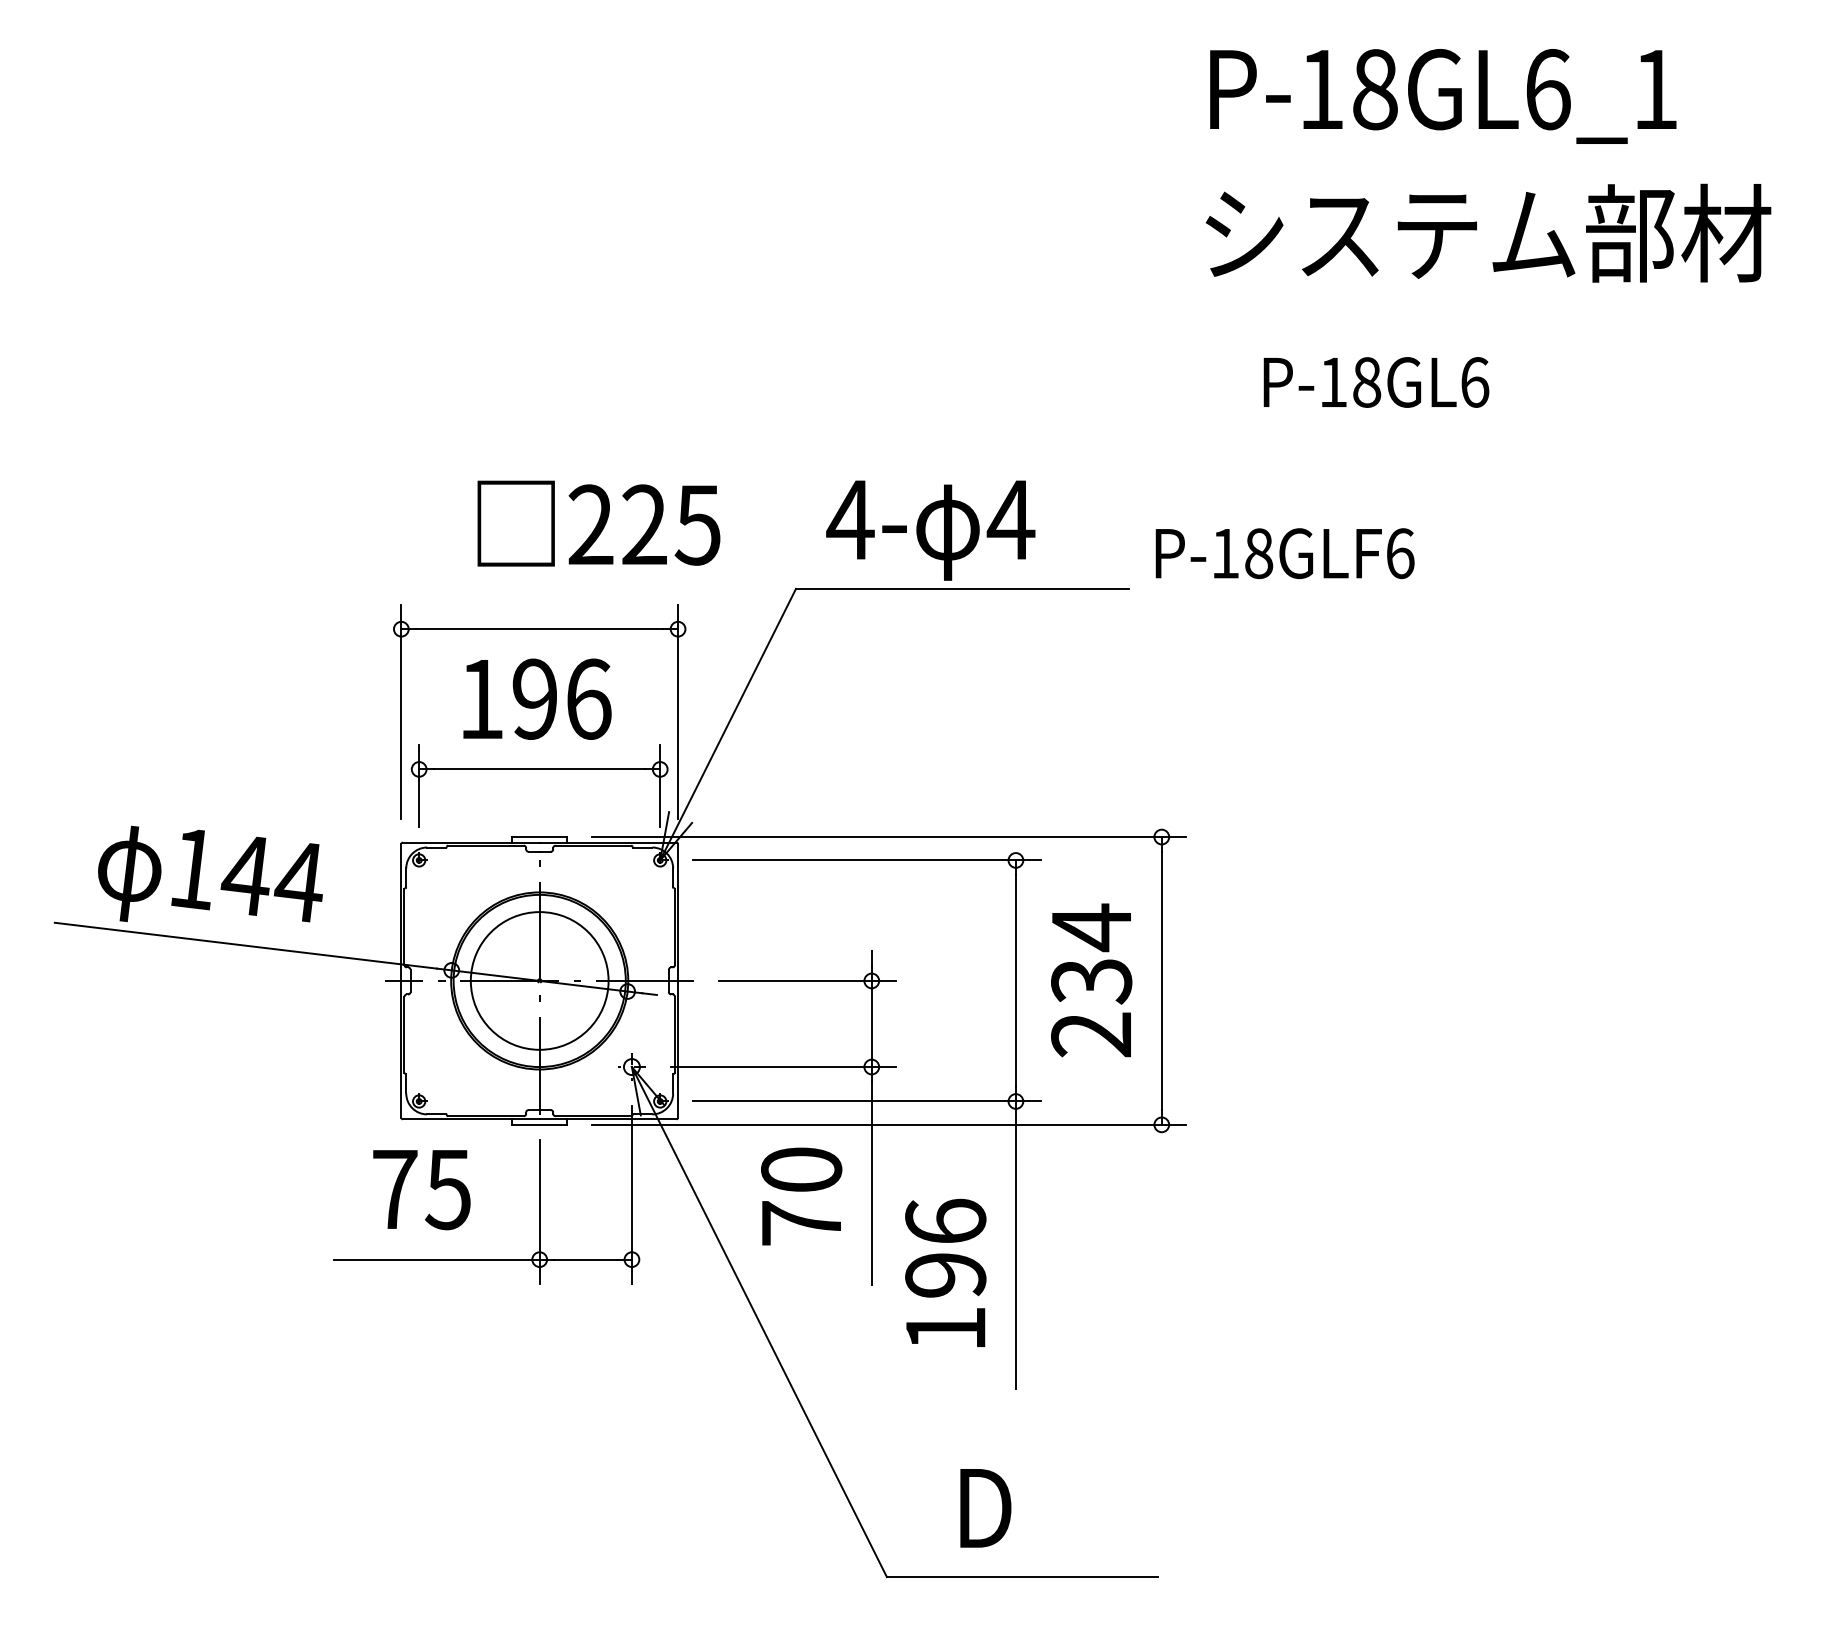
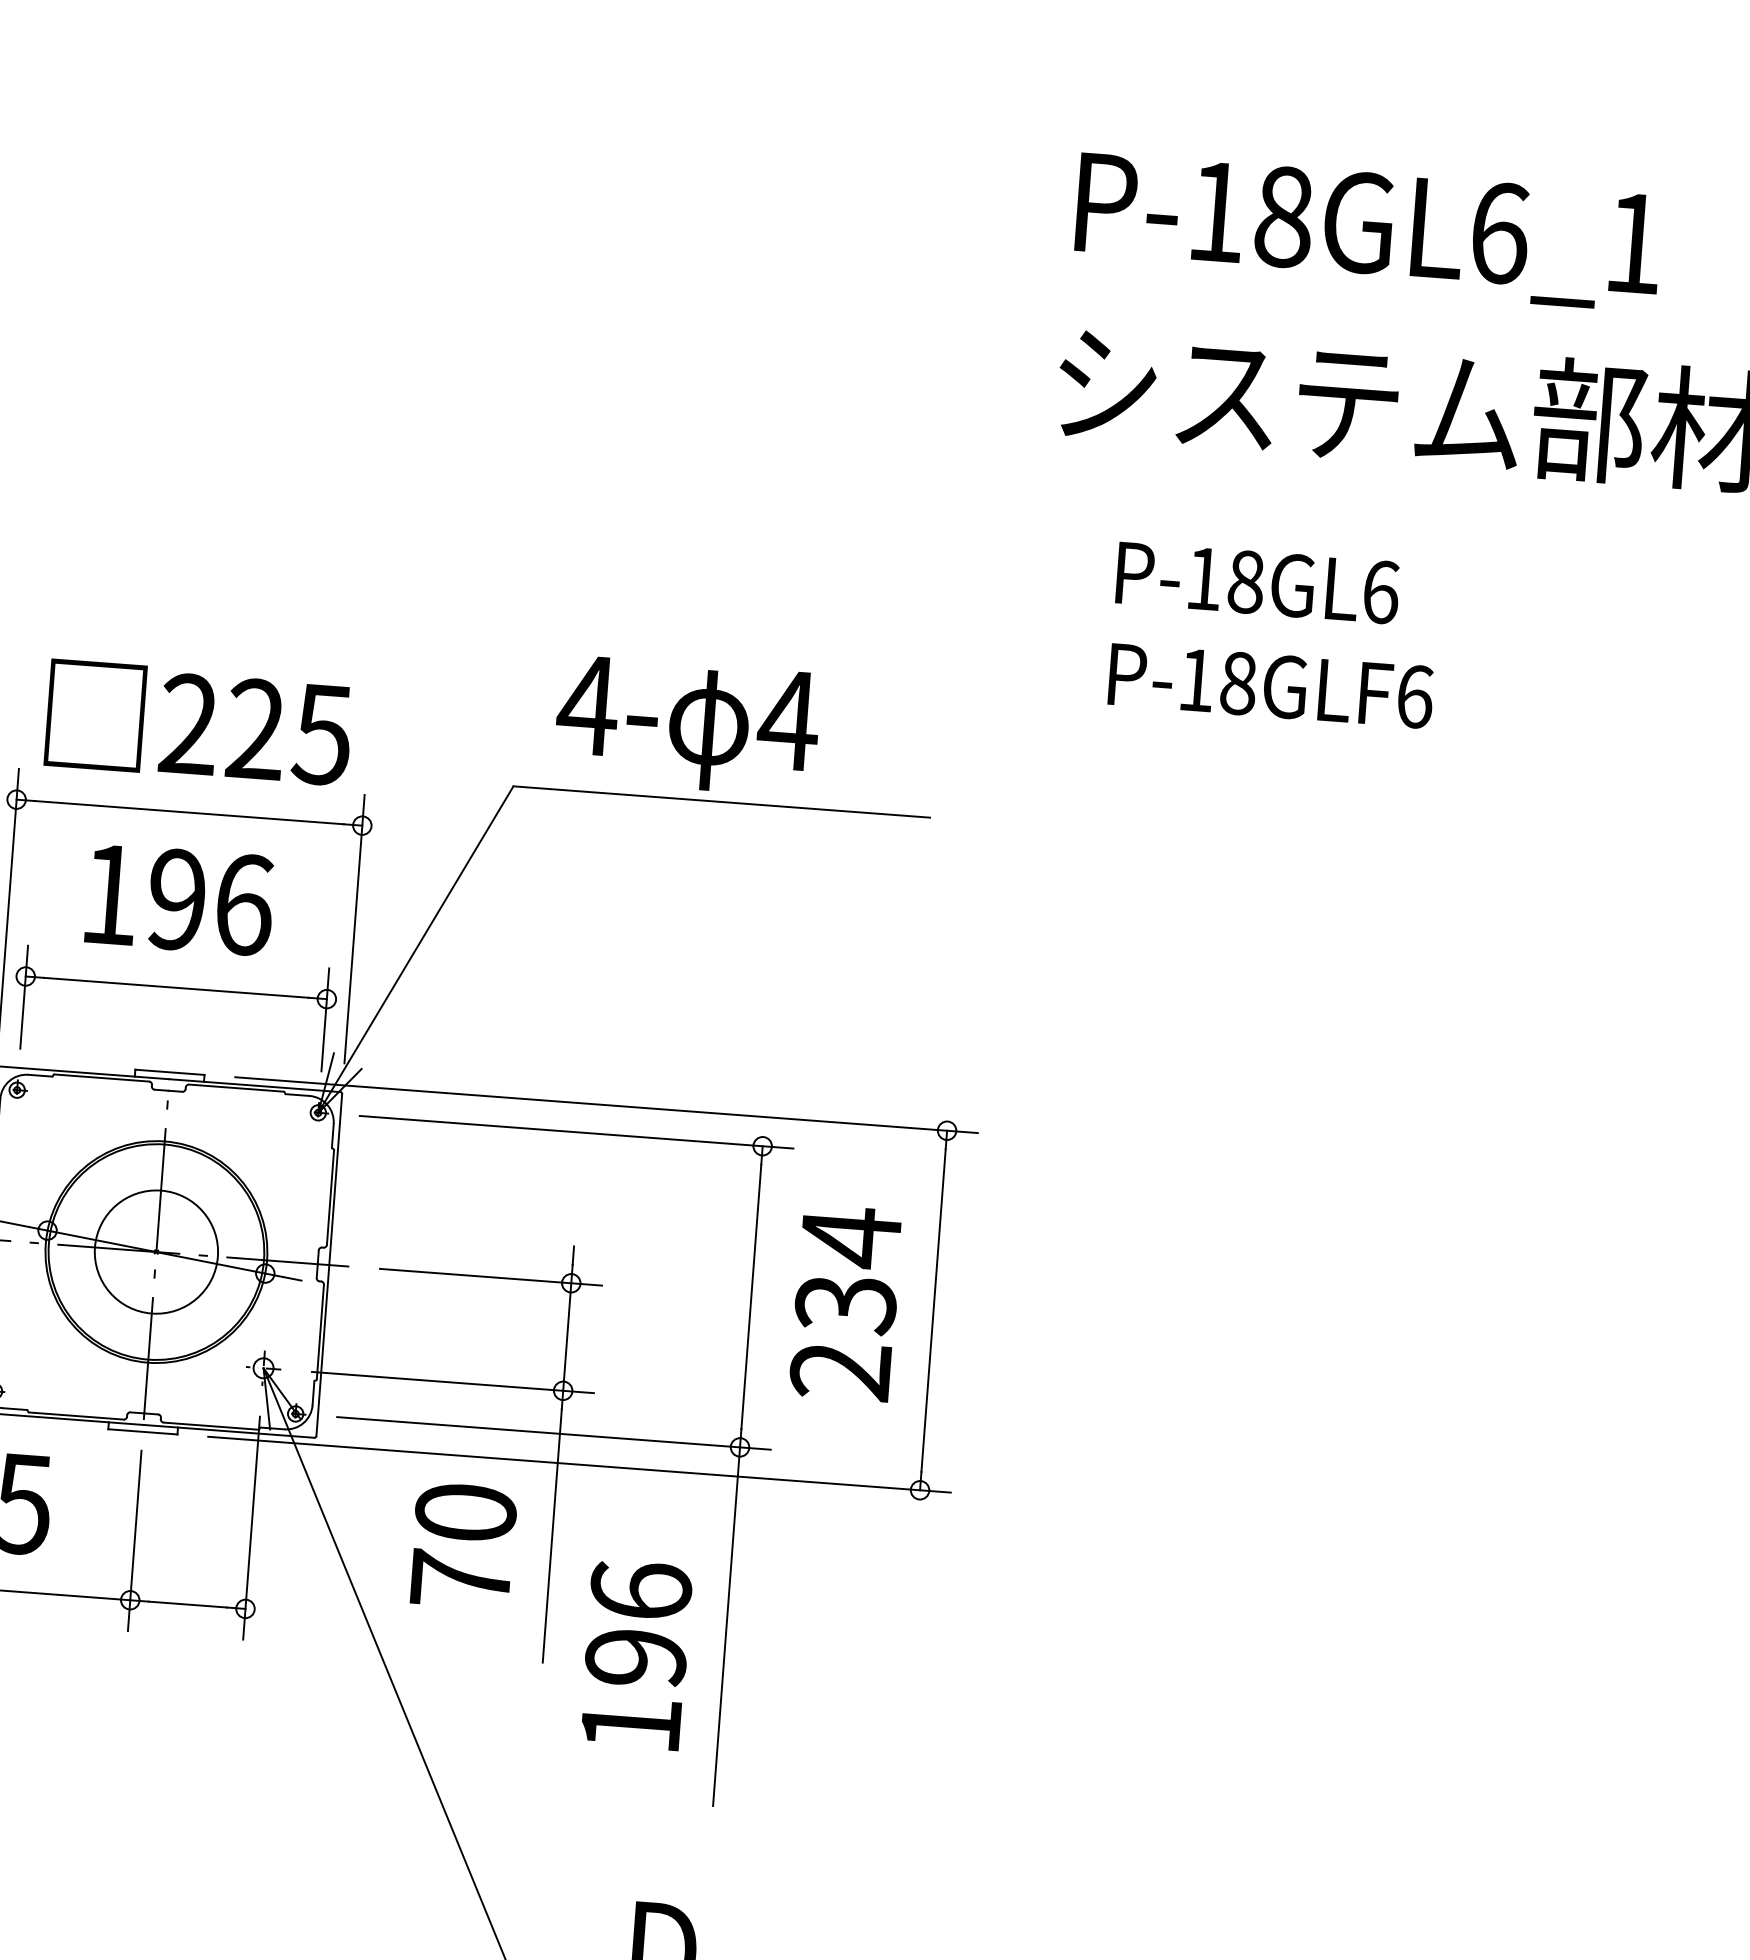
text: (598, 523) -> (198, 723), moved
text: (1284, 553) -> (1270, 685), moved
circle: (539, 980) -> (156, 1251), size x0.71

